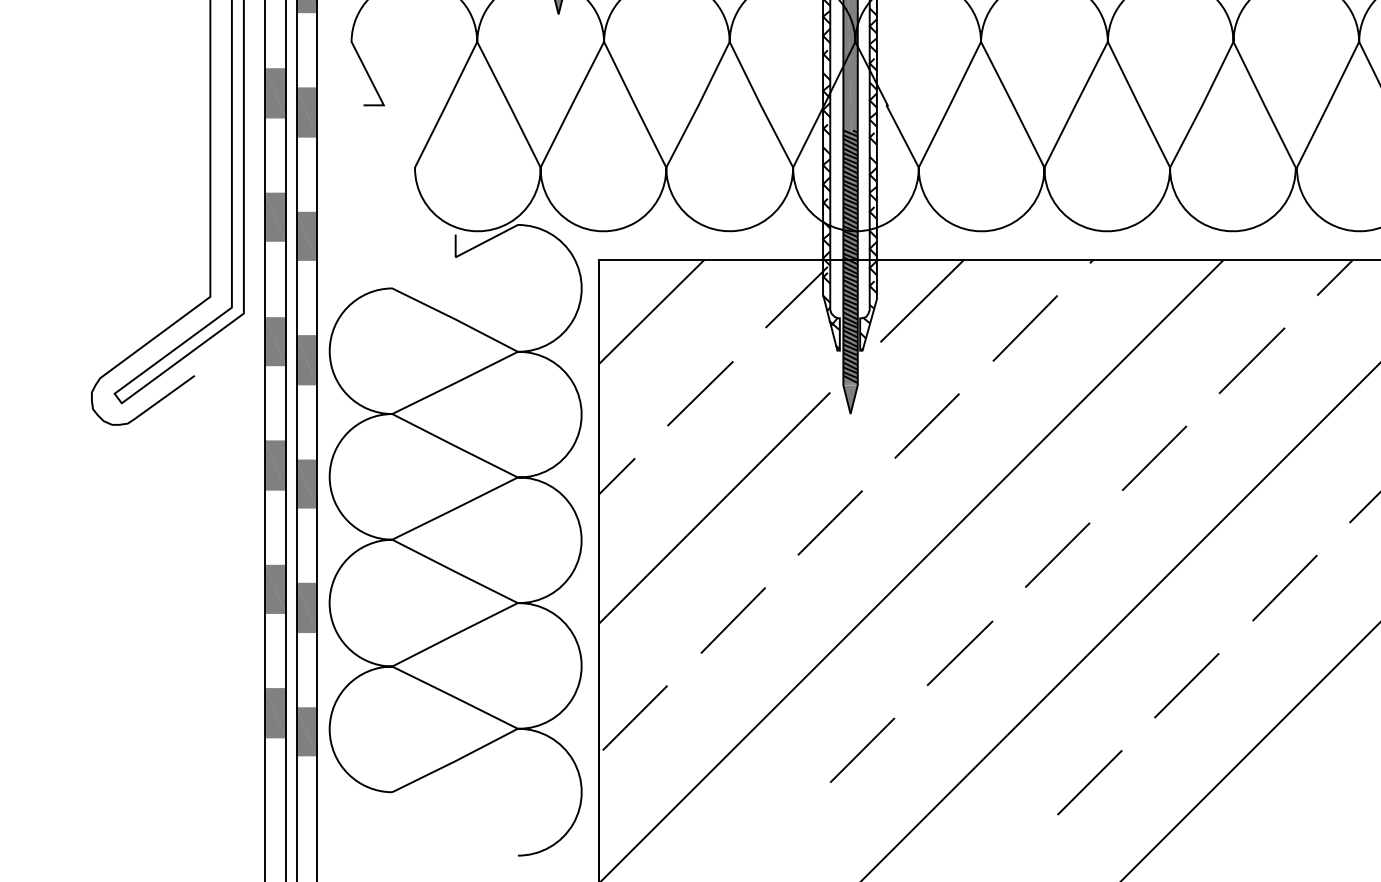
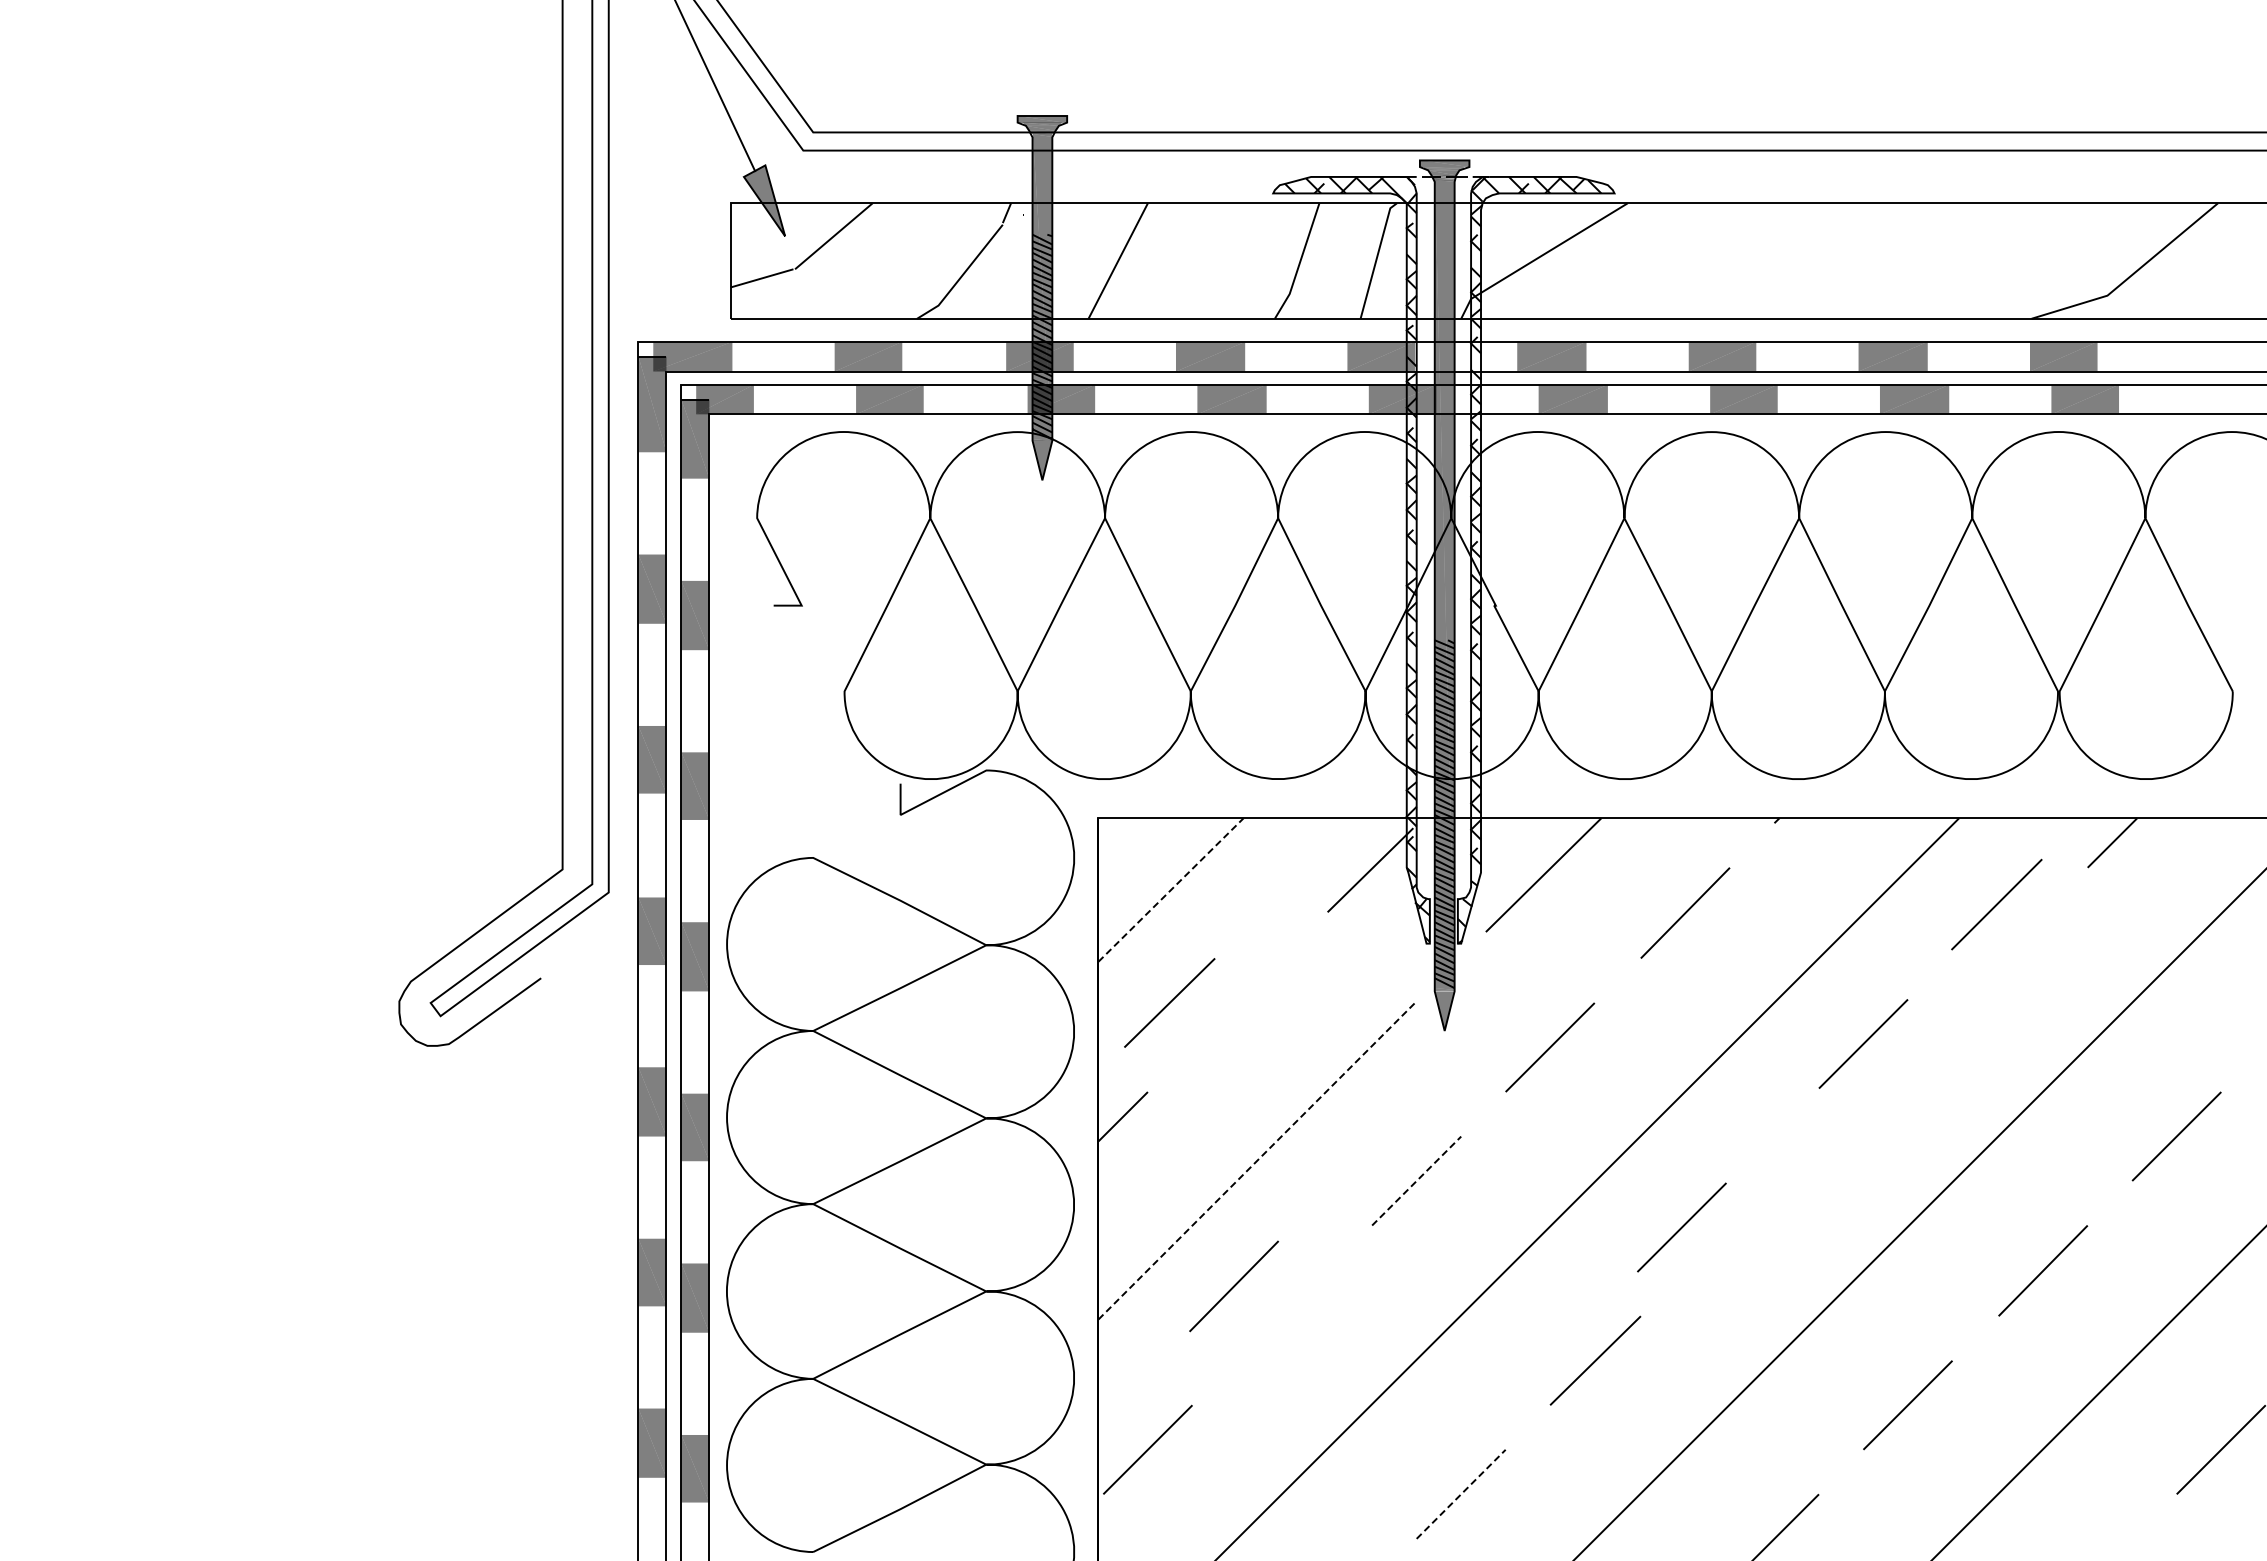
line: (652, 311) -> (1171, 889), solid -> dashed
line: (1251, 360) -> (1996, 904), moved
line: (700, 393) -> (1169, 1002), moved
line: (1154, 457) -> (1863, 1043), moved
line: (714, 508) -> (1257, 1160), solid -> dashed
line: (830, 523) -> (1416, 1181), solid -> dashed
line: (1057, 555) -> (1681, 1227), moved
line: (732, 620) -> (1233, 1286), moved
line: (862, 750) -> (1461, 1494), solid -> dashed

